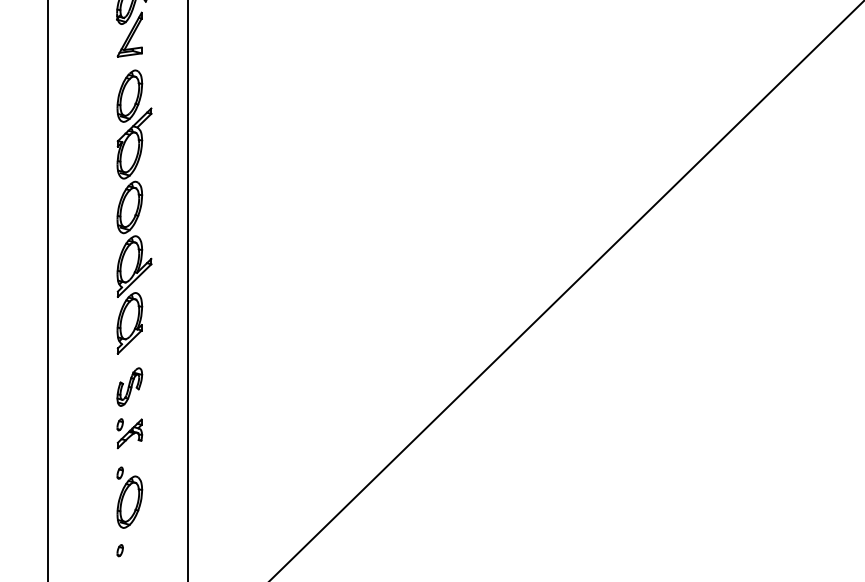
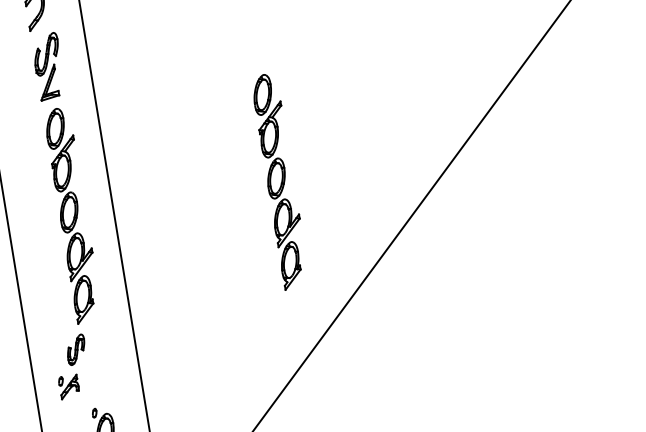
part: (410, 211) -> (280, 180), added
part: (129, 386) -> (75, 349), moved
part: (129, 433) -> (69, 386), moved

